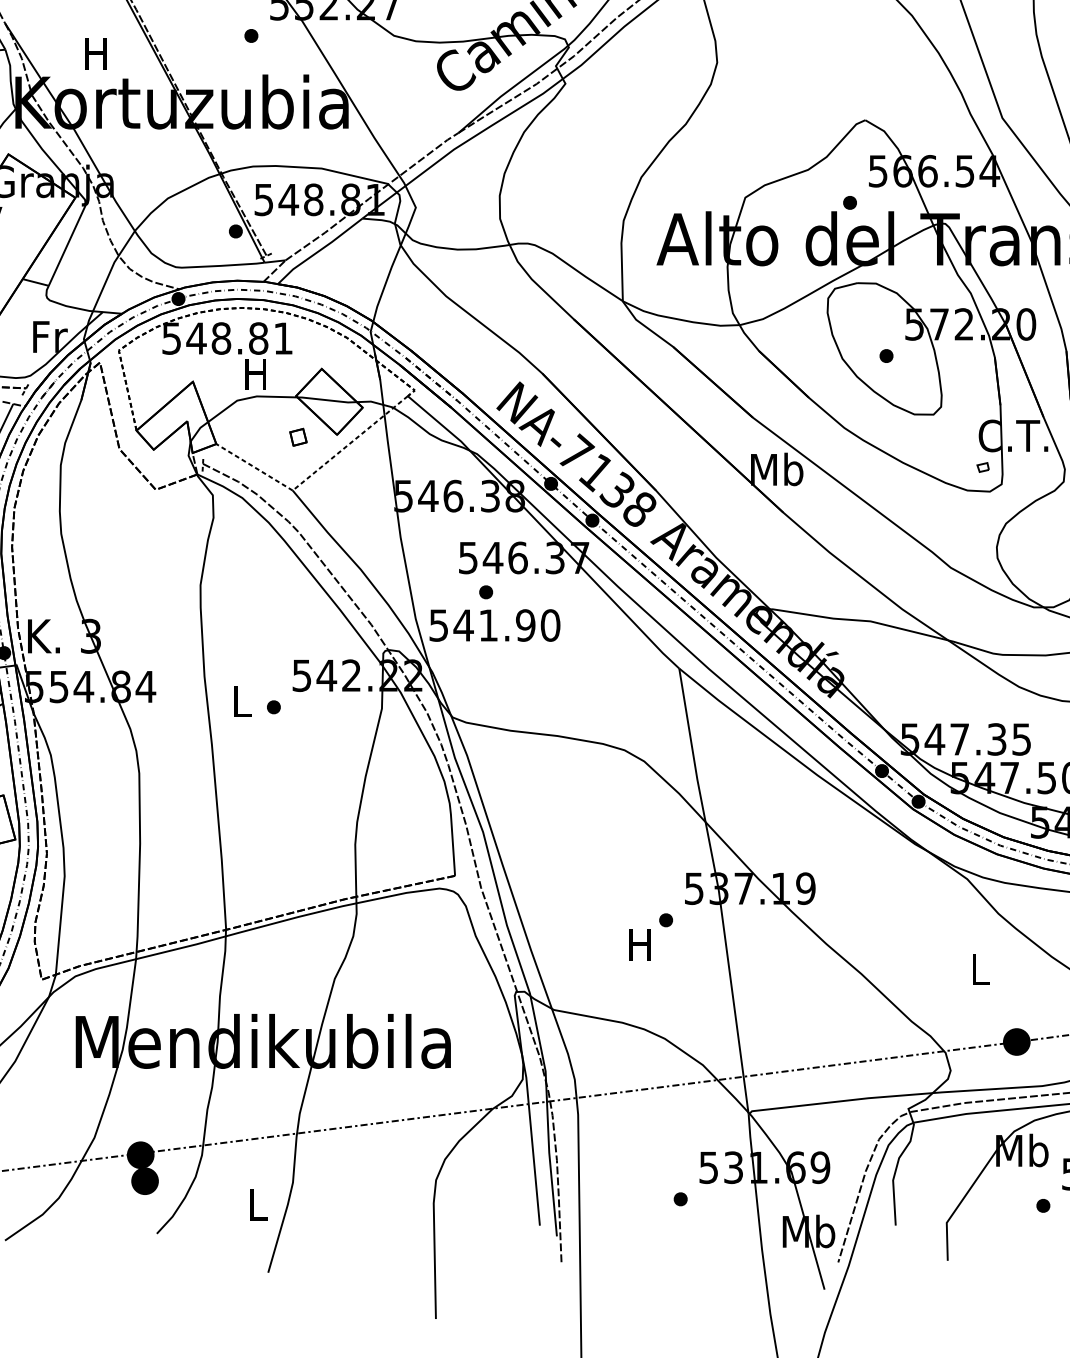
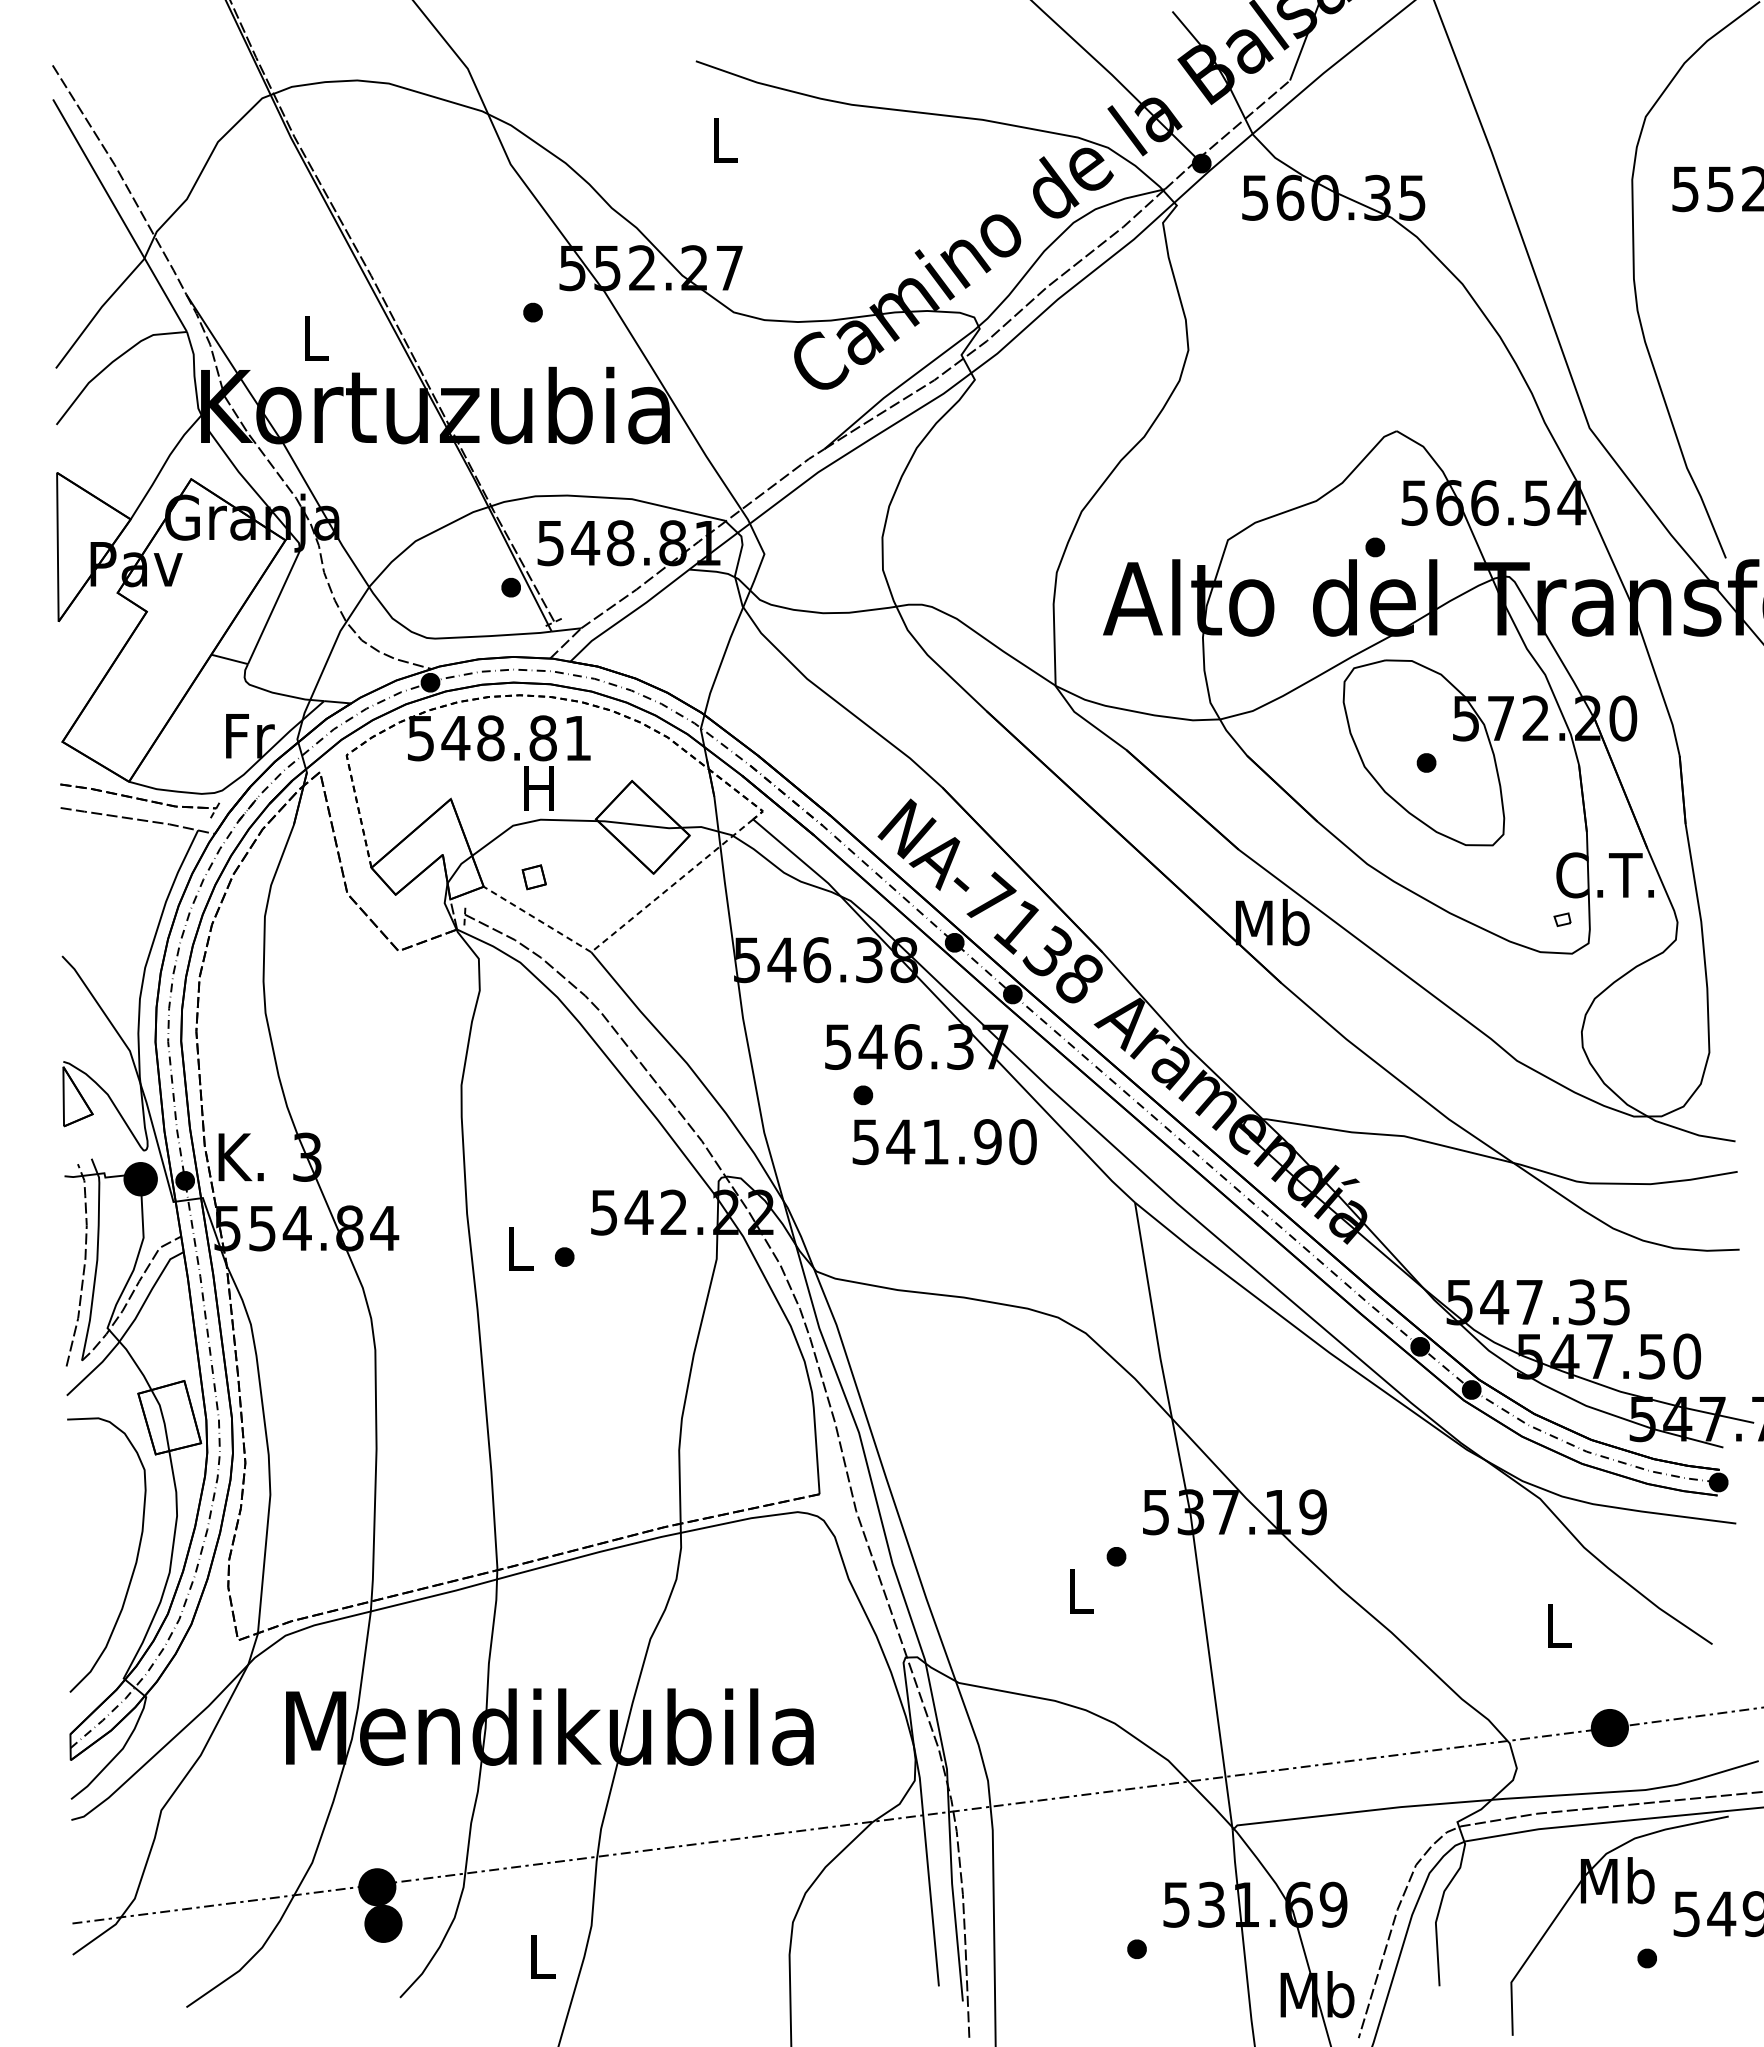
text: (96, 54) -> (314, 338), H -> L
part: (297, 437) -> (533, 877), moved
text: (494, 625) -> (944, 1142), moved
text: (639, 944) -> (1079, 1591), H -> L

